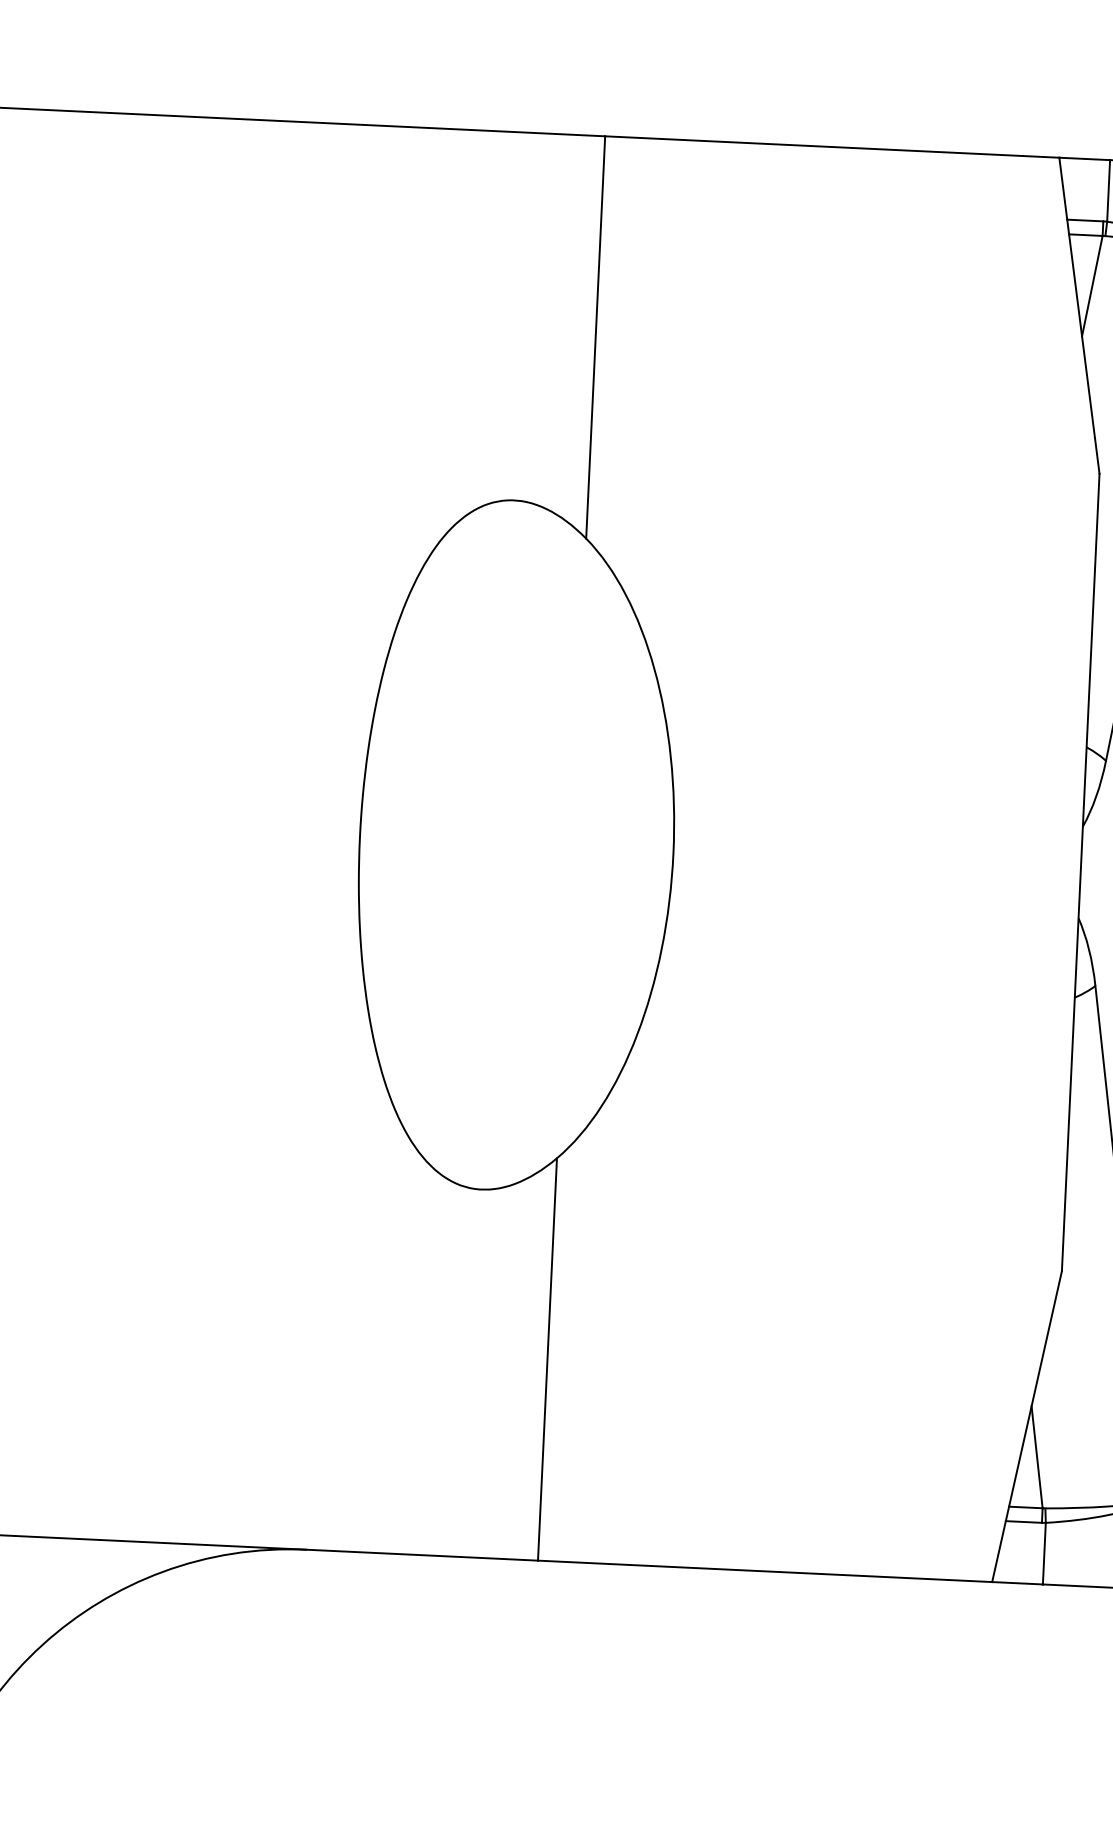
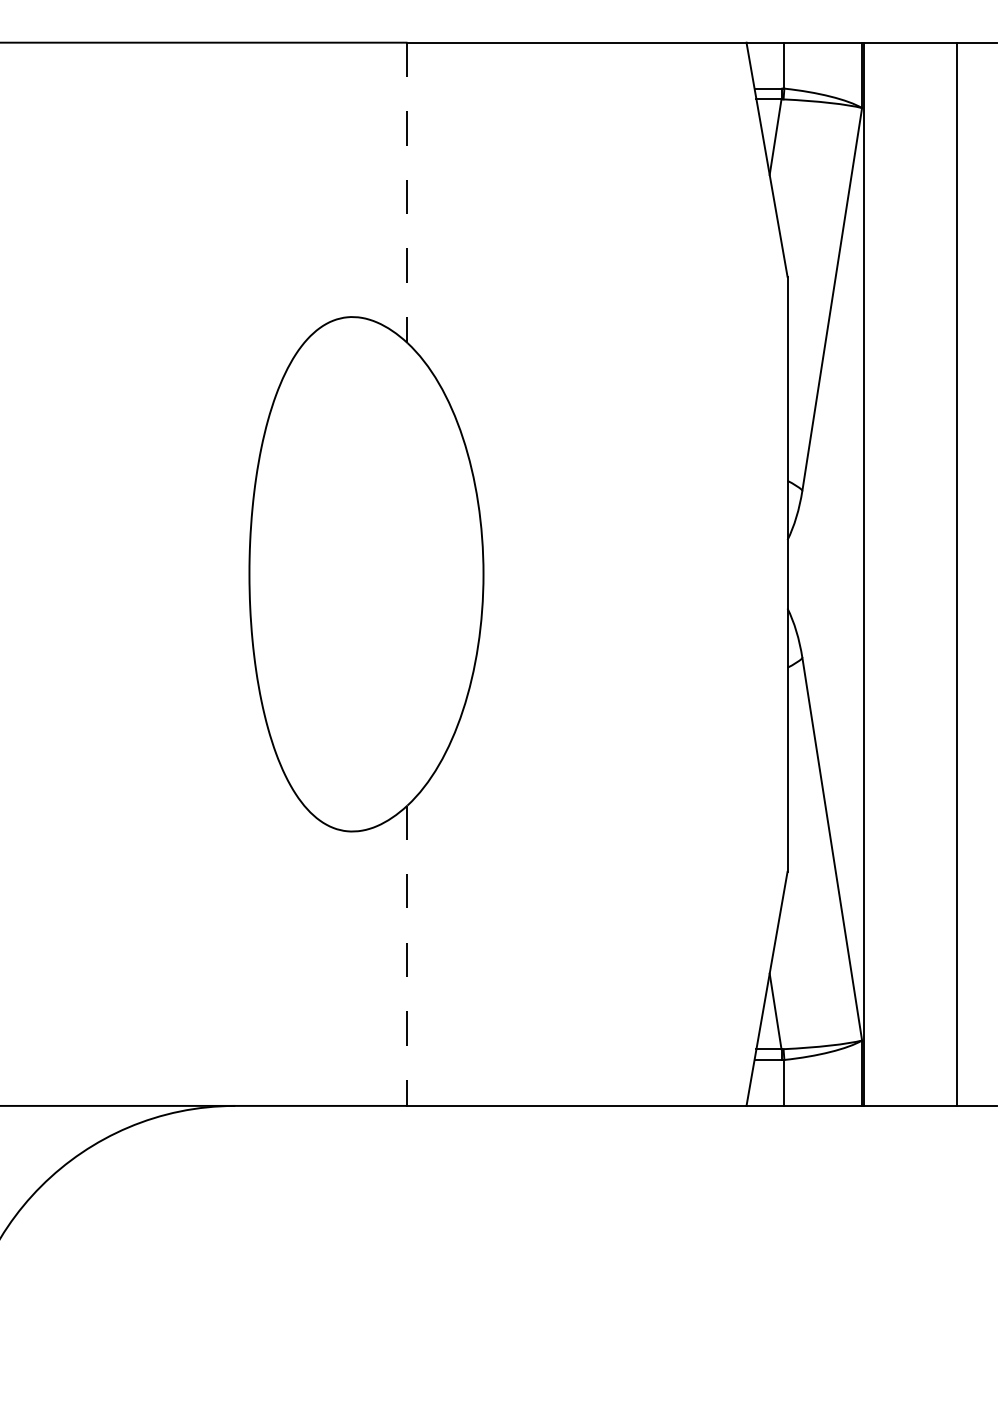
line: (595, 338) -> (407, 193), solid -> dashed
line: (547, 1360) -> (407, 956), solid -> dashed

